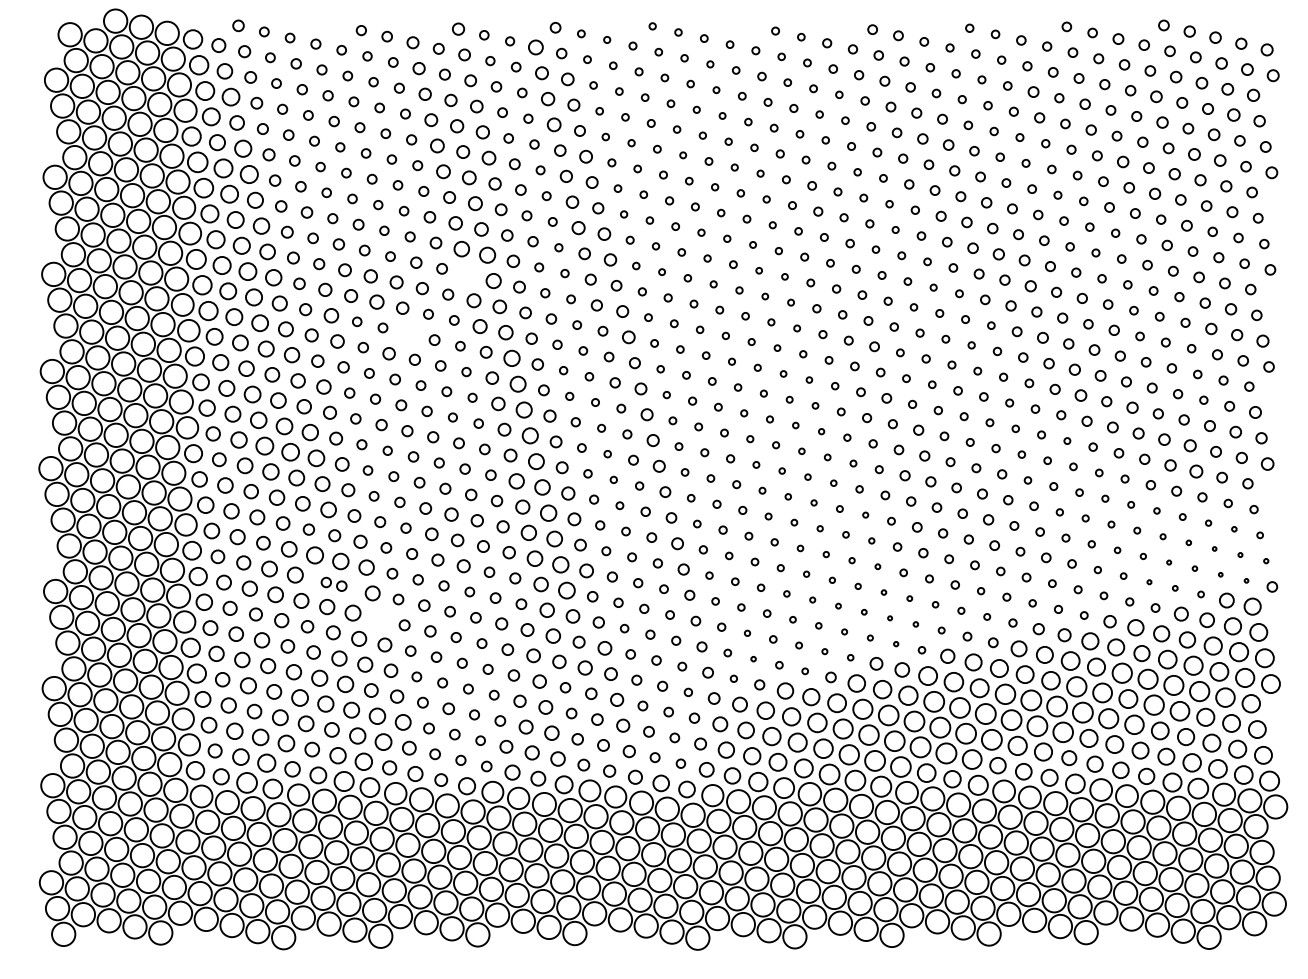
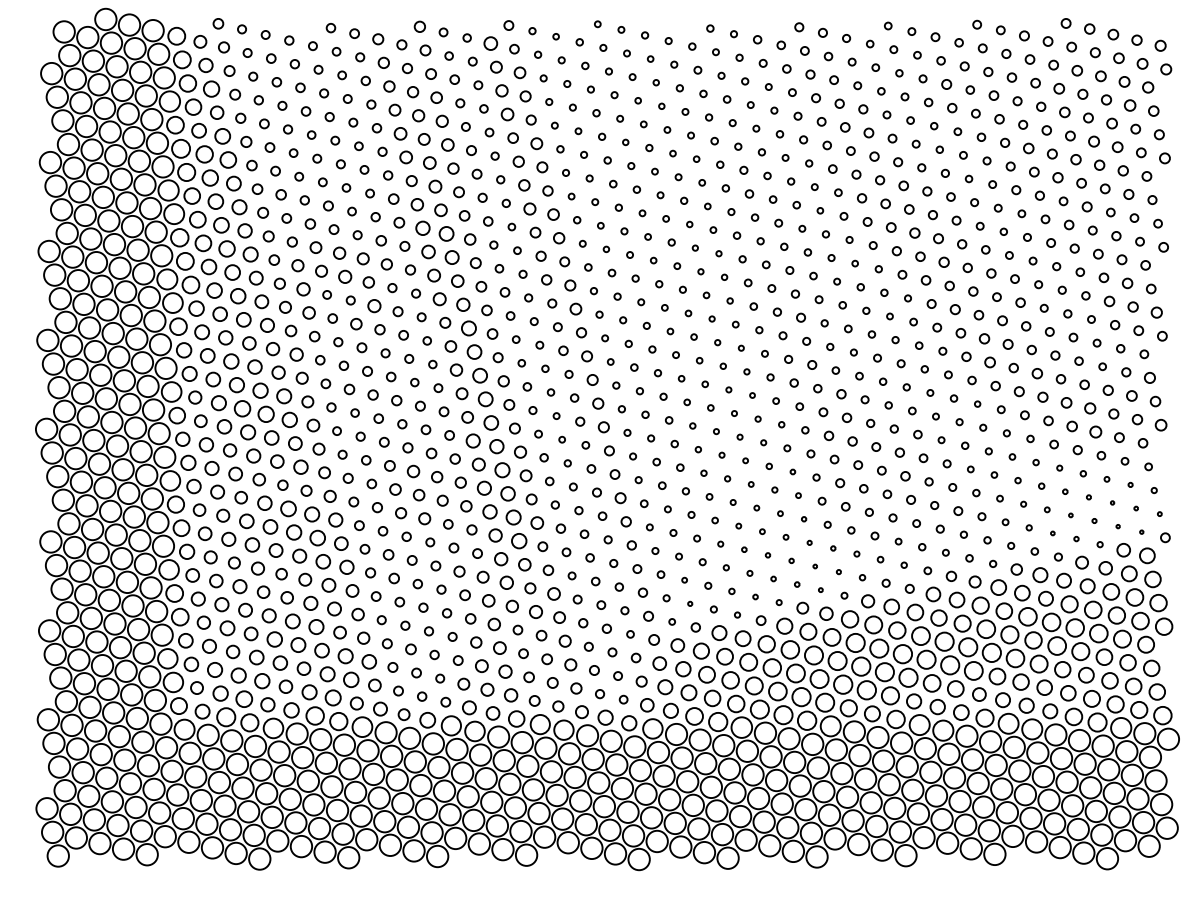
circle: (467, 274) -> (428, 251), added
circle: (408, 334) -> (374, 306), added
part: (333, 584) -> (305, 535), size x1.67
circle: (378, 618) -> (346, 566), added

